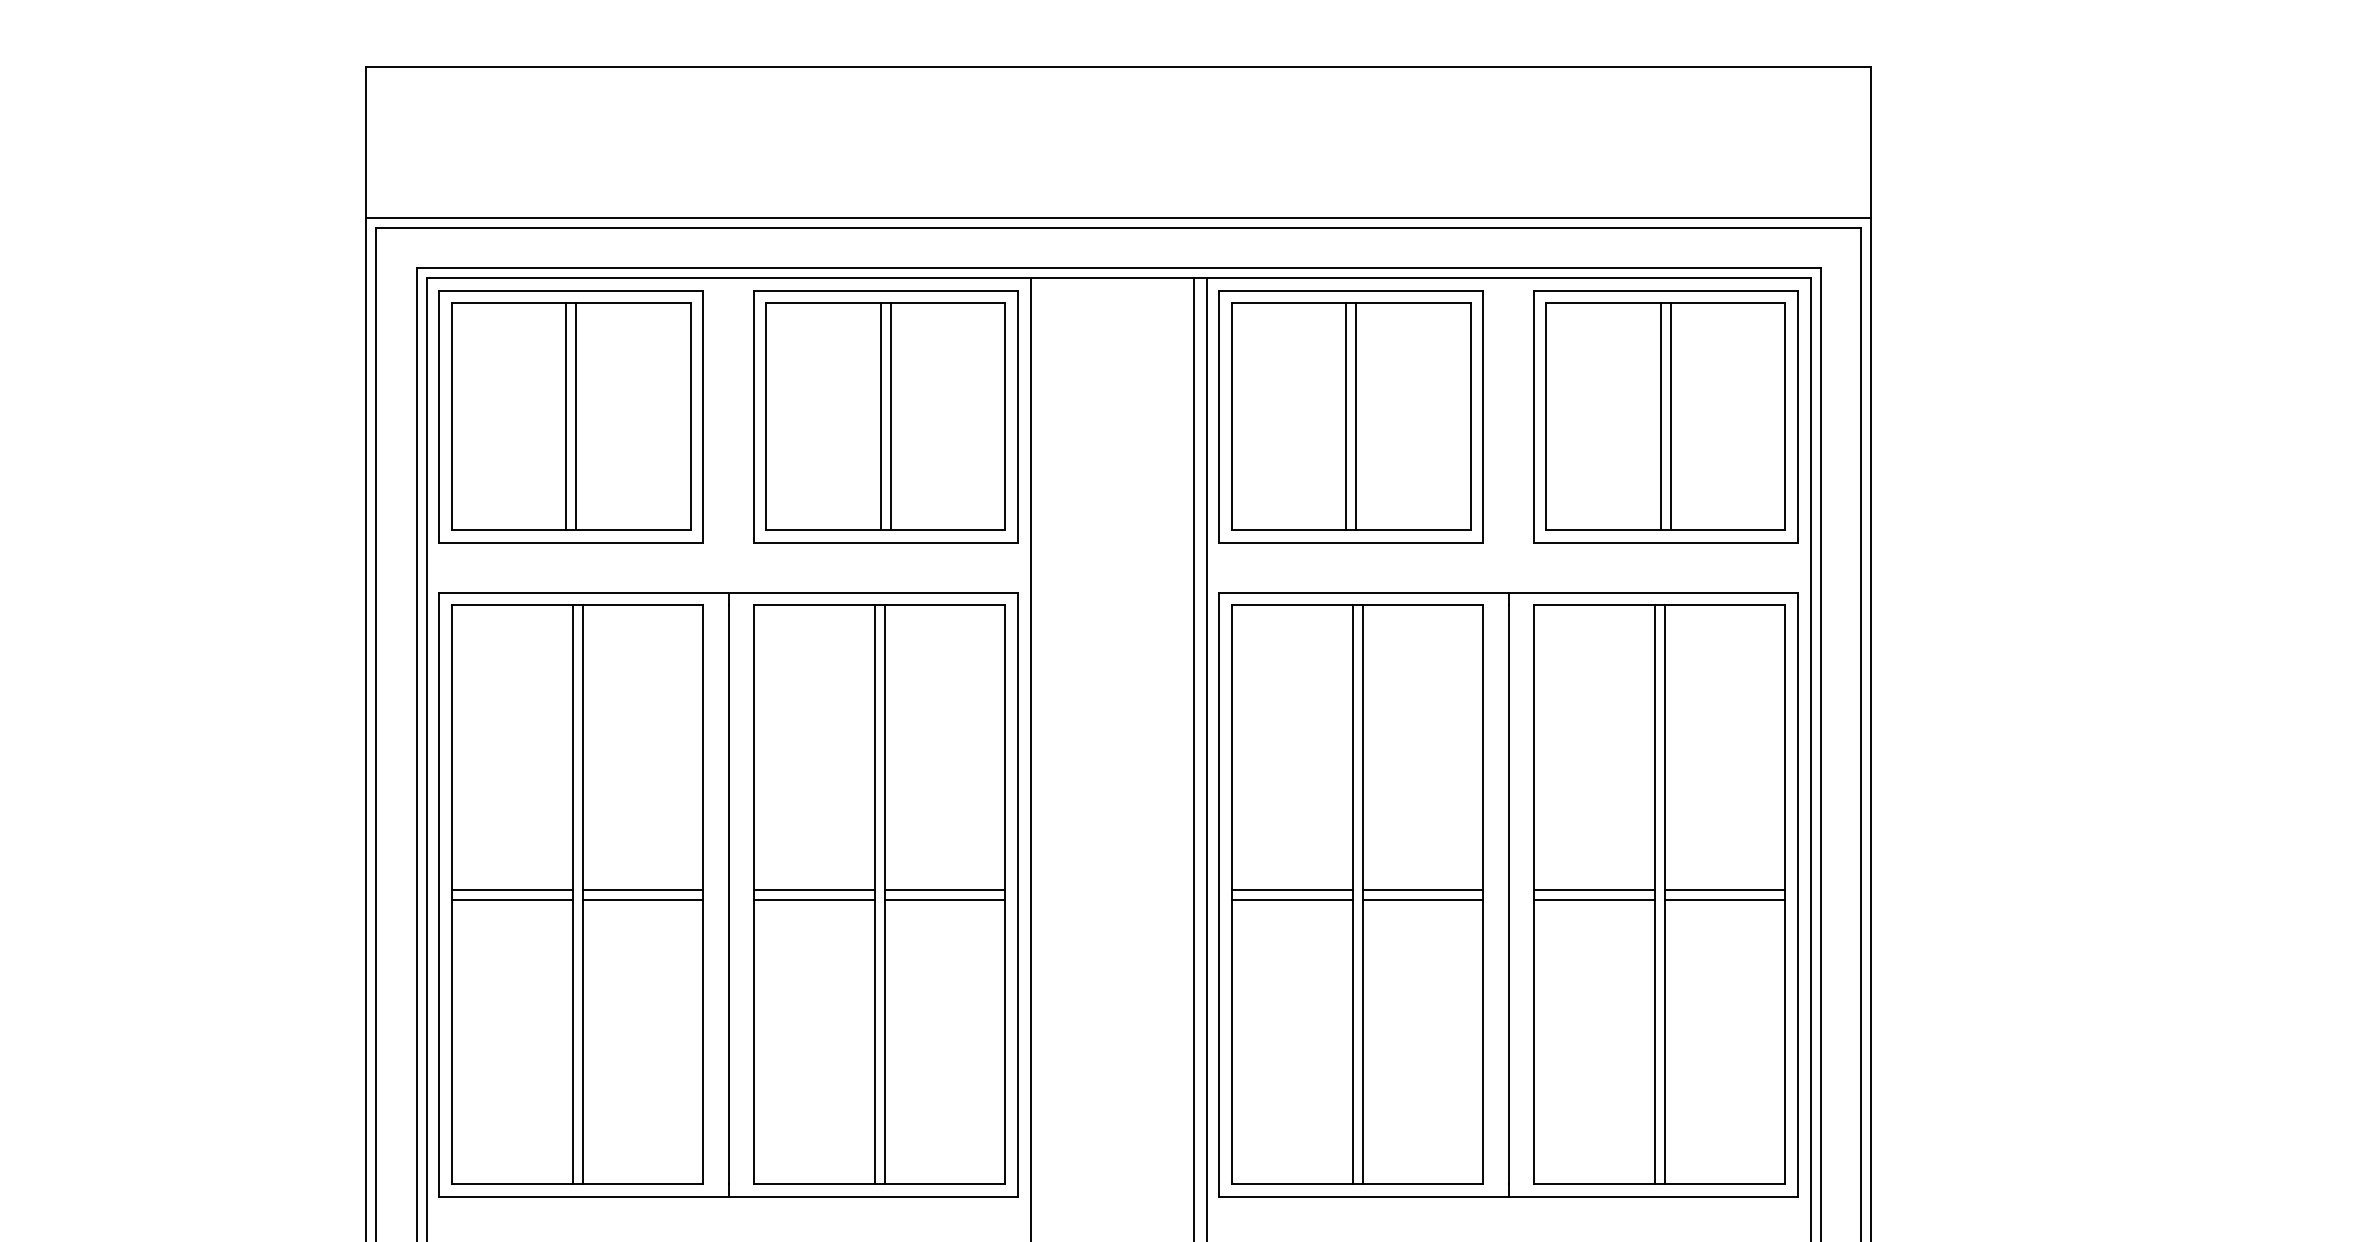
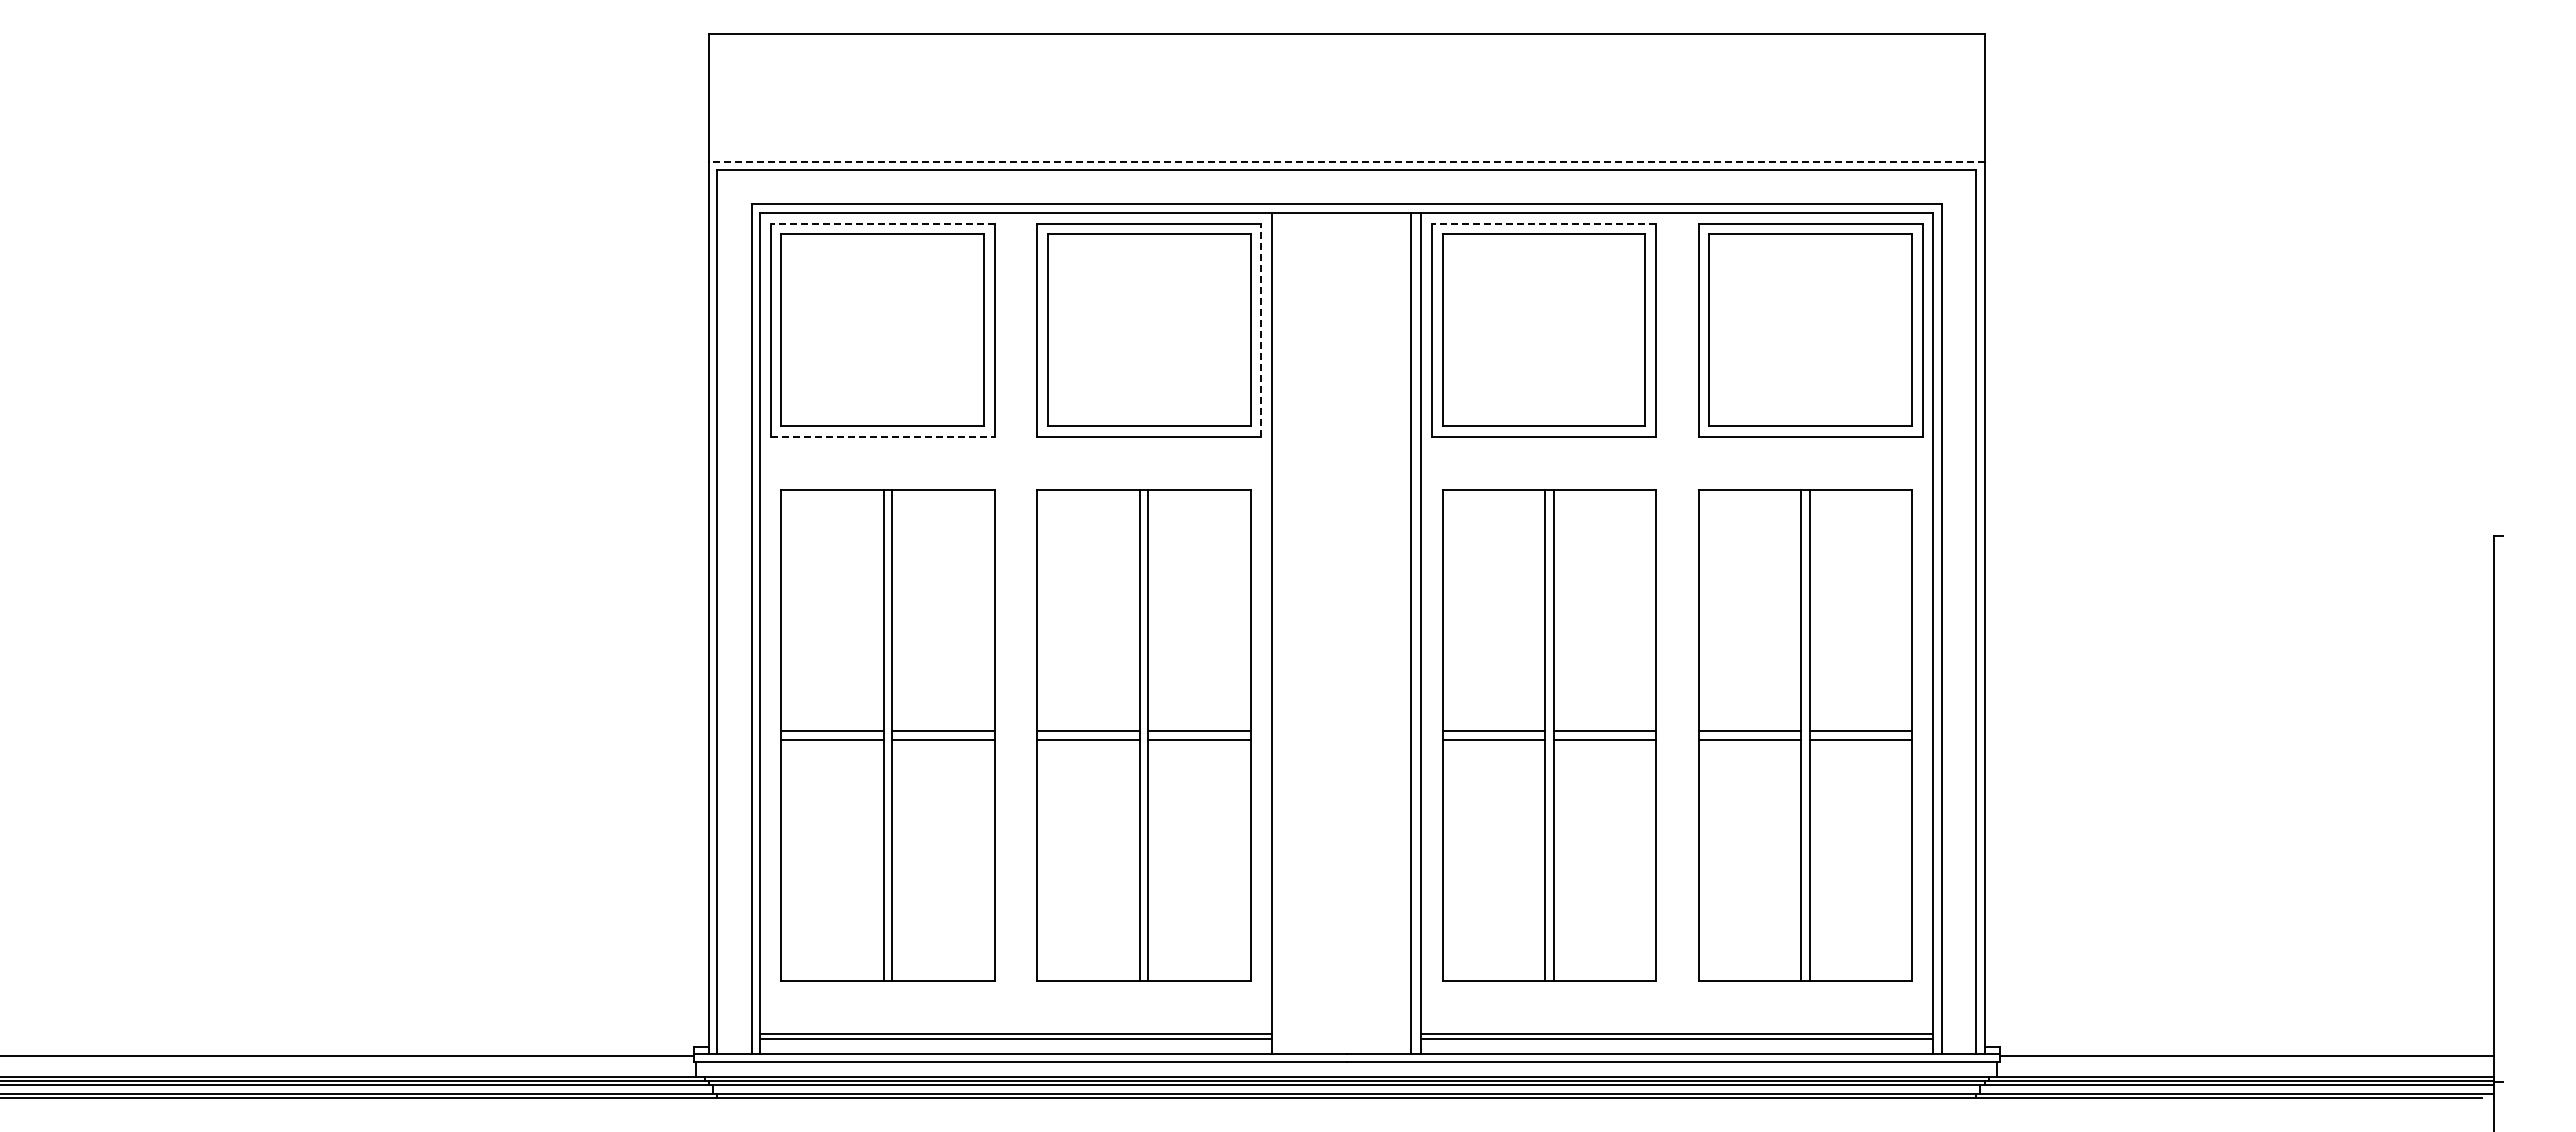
line: (1118, 217) -> (1346, 161), solid -> dashed
line: (571, 290) -> (882, 223), solid -> dashed
line: (1351, 290) -> (1544, 223), solid -> dashed
line: (566, 416) -> (878, 330), removed
line: (576, 416) -> (887, 330), removed
line: (881, 416) -> (1145, 330), removed
line: (890, 416) -> (1153, 330), removed
line: (1018, 416) -> (1261, 330), solid -> dashed
line: (1345, 416) -> (1539, 330), removed
line: (1356, 416) -> (1548, 330), removed
line: (1660, 416) -> (1806, 330), removed
line: (1670, 416) -> (1814, 330), removed
line: (571, 541) -> (882, 436), solid -> dashed
part: (727, 894) -> (1015, 735), removed
part: (1508, 894) -> (1677, 735), removed

